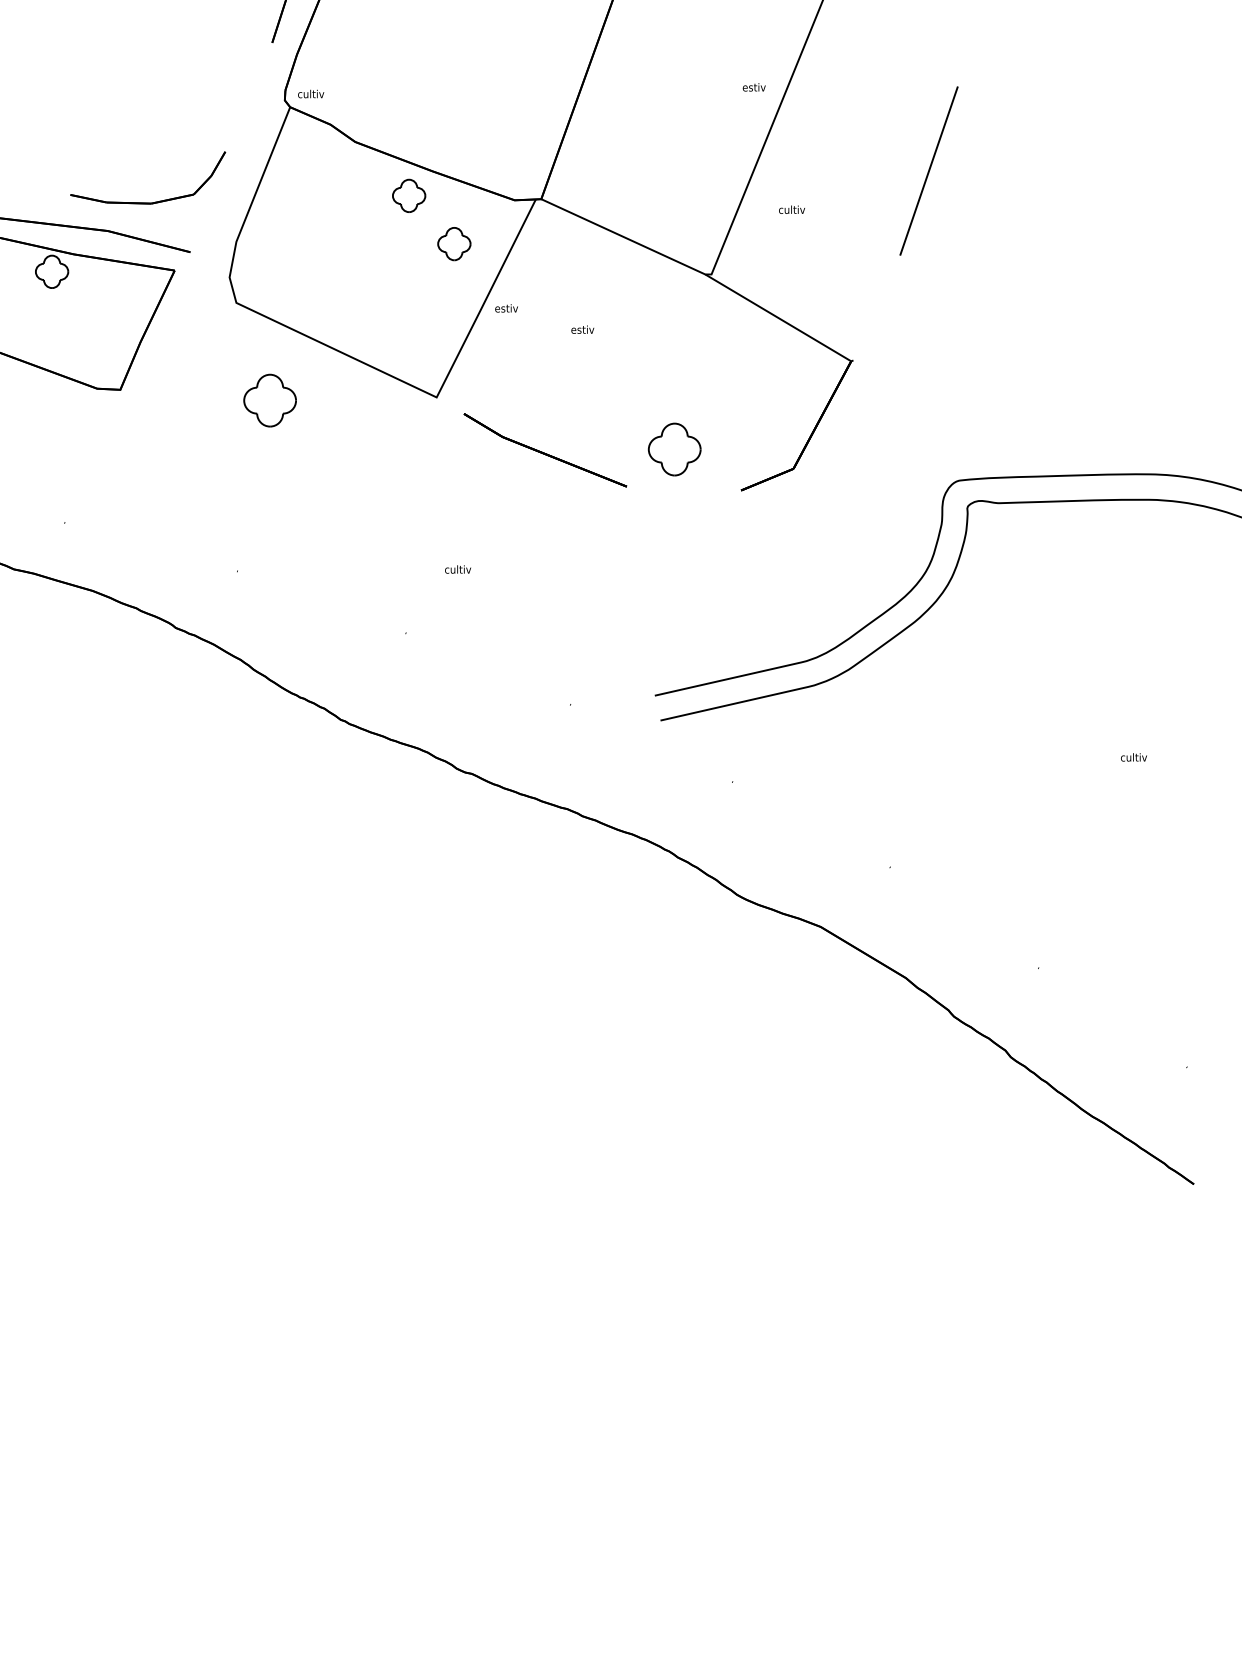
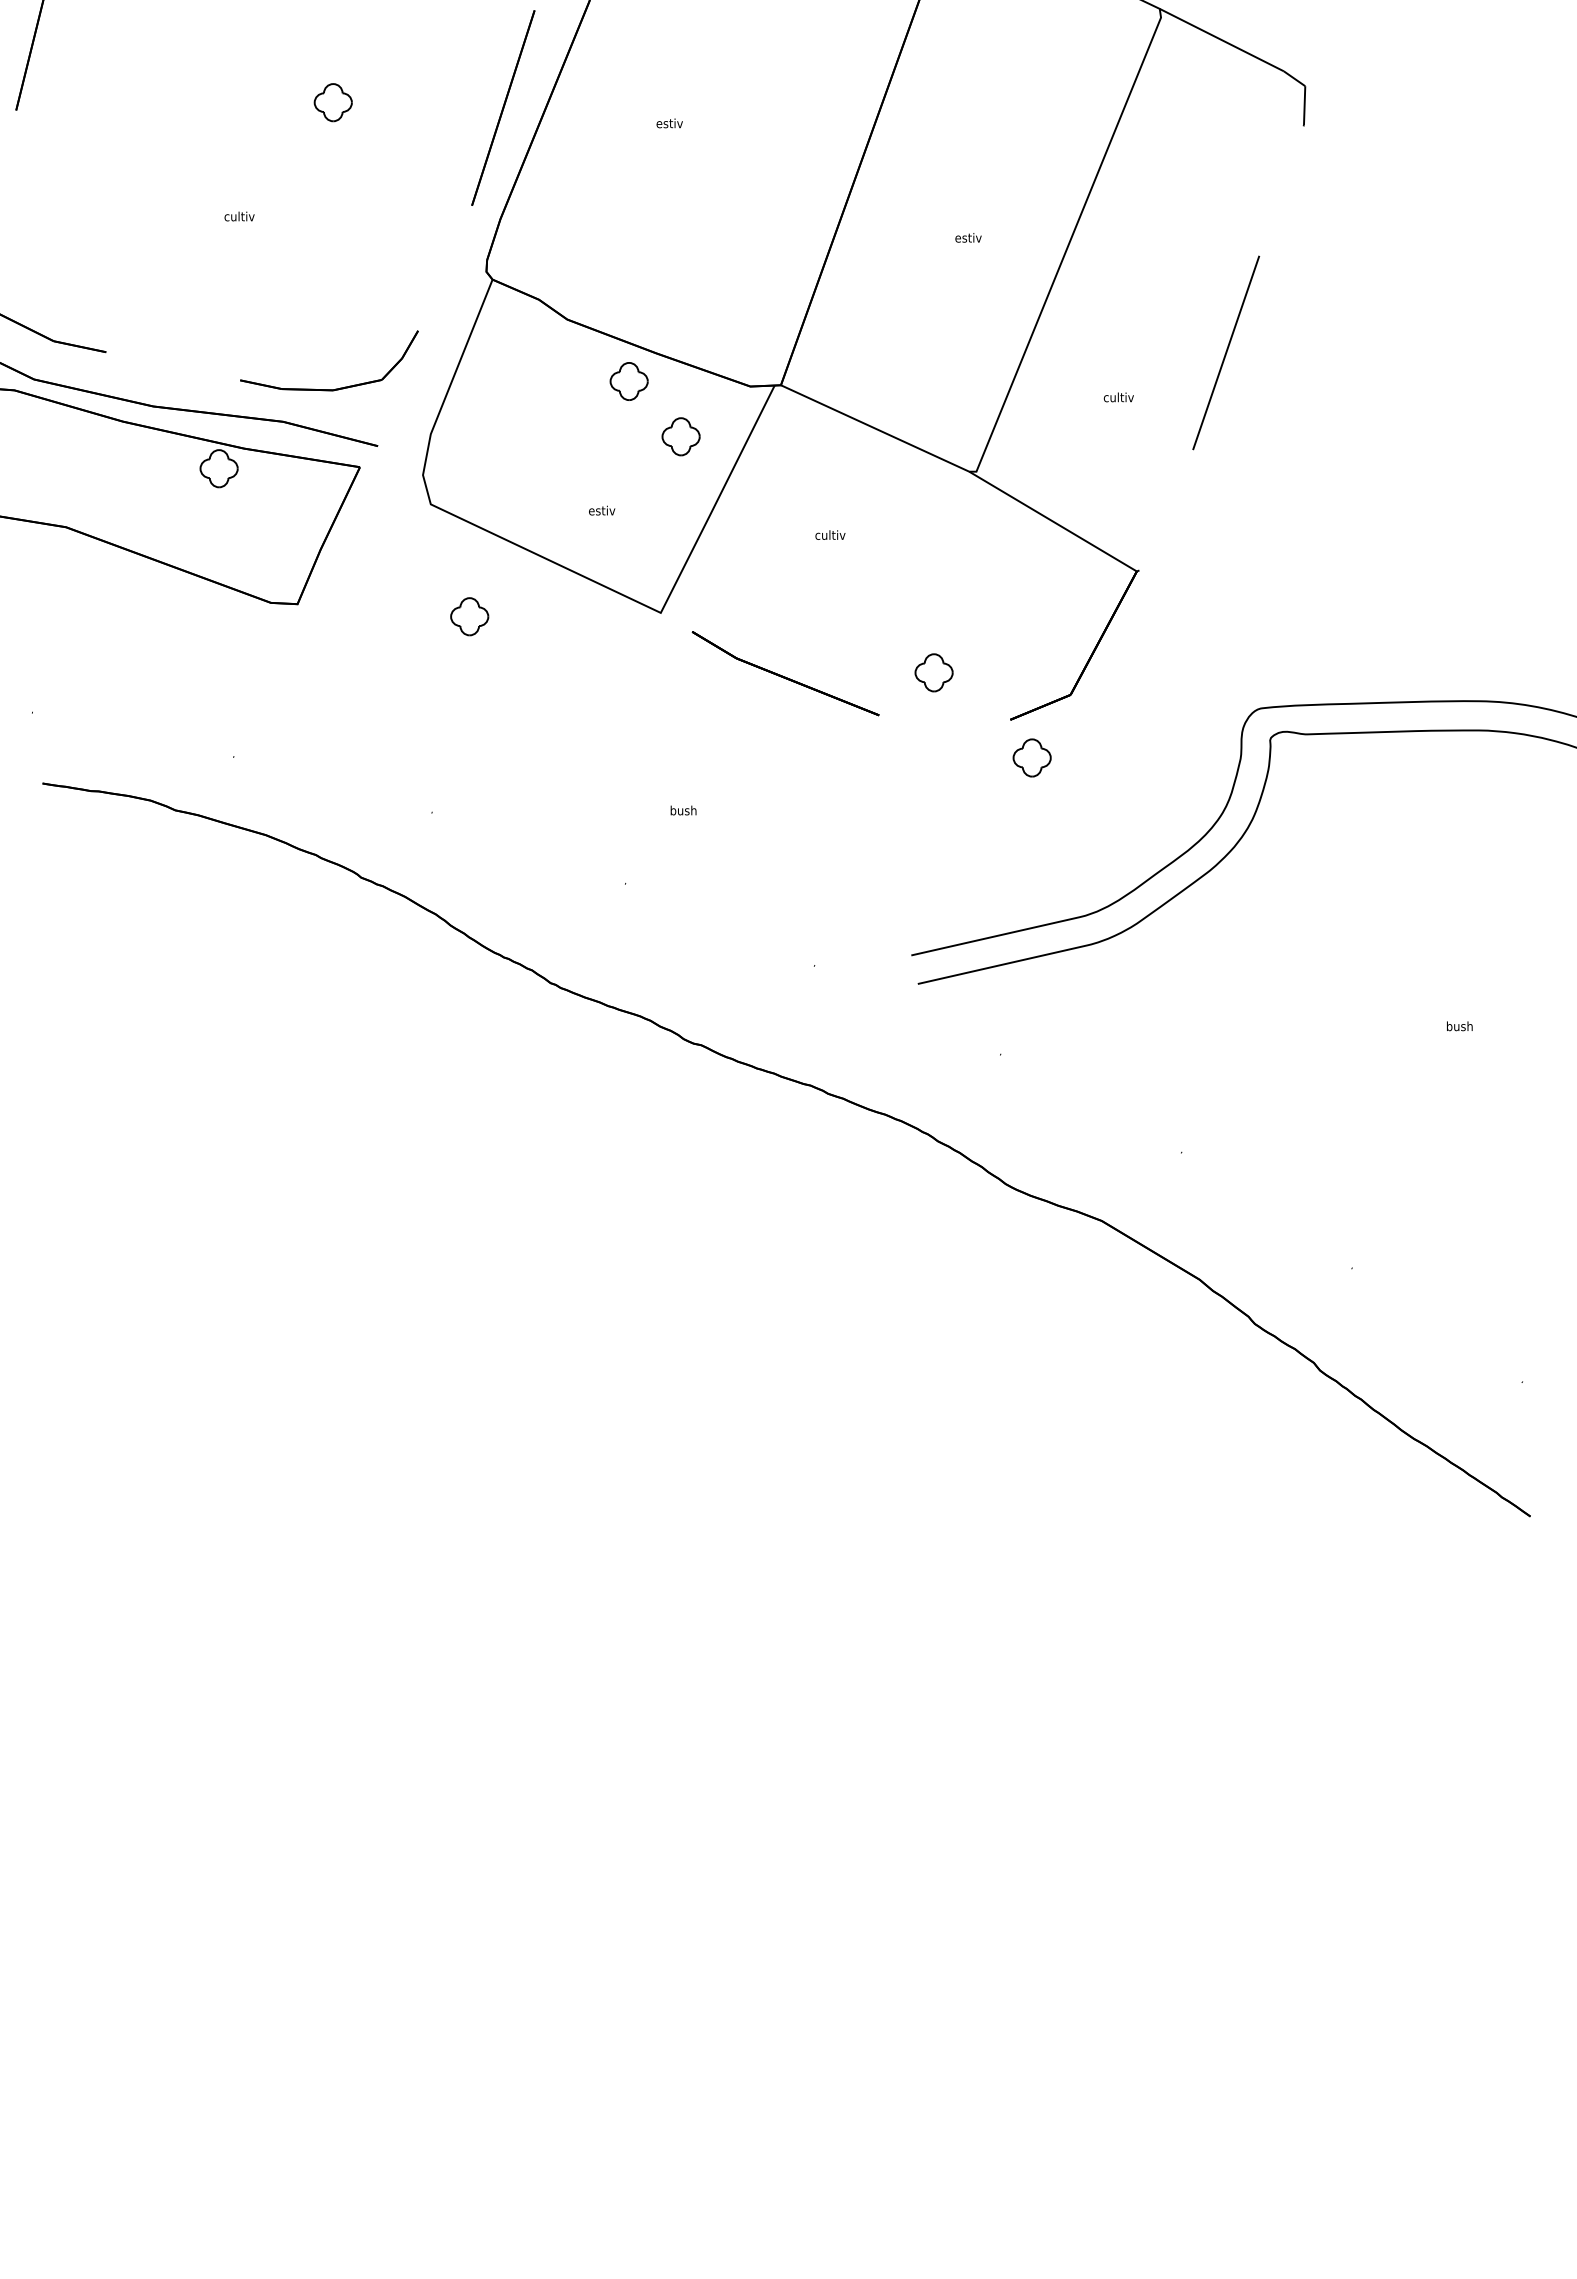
text: (754, 87) -> (968, 237), moved
text: (311, 94) -> (239, 216), moved
text: (791, 209) -> (1118, 397), moved
text: (506, 308) -> (602, 510), moved
text: (584, 329) -> (830, 534), estiv -> cultiv
part: (270, 400) -> (469, 616), size x0.62
part: (674, 449) -> (933, 672), size x0.62
part: (759, 523) -> (1031, 757), added
text: (458, 569) -> (685, 810), cultiv -> bush
text: (1133, 757) -> (1461, 1026), cultiv -> bush

